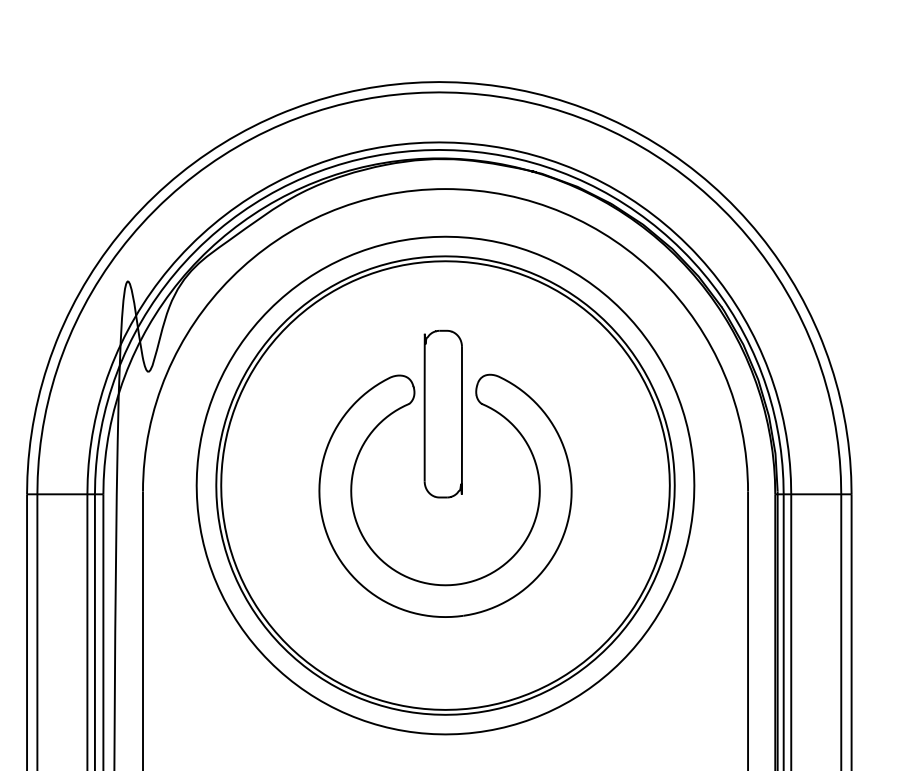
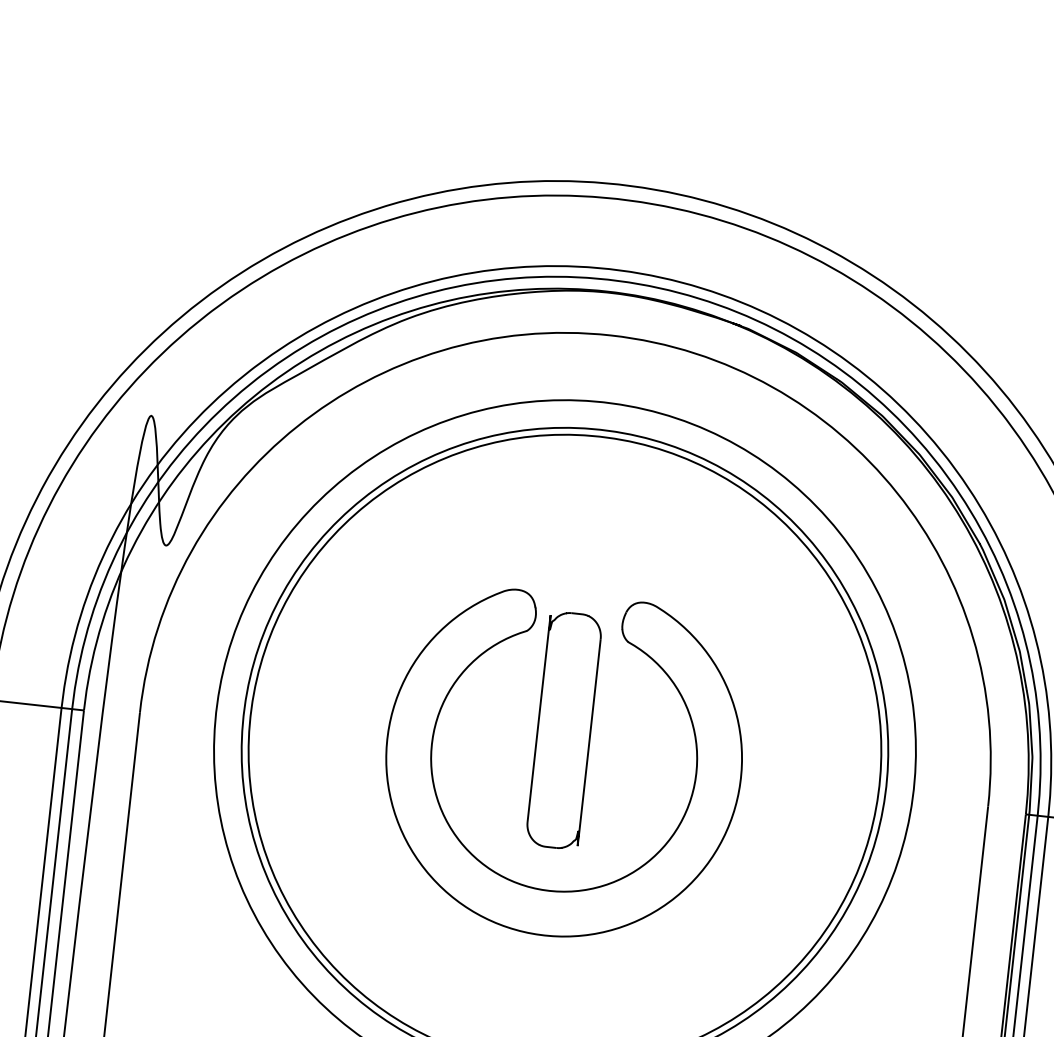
part: (442, 413) -> (563, 729), moved

